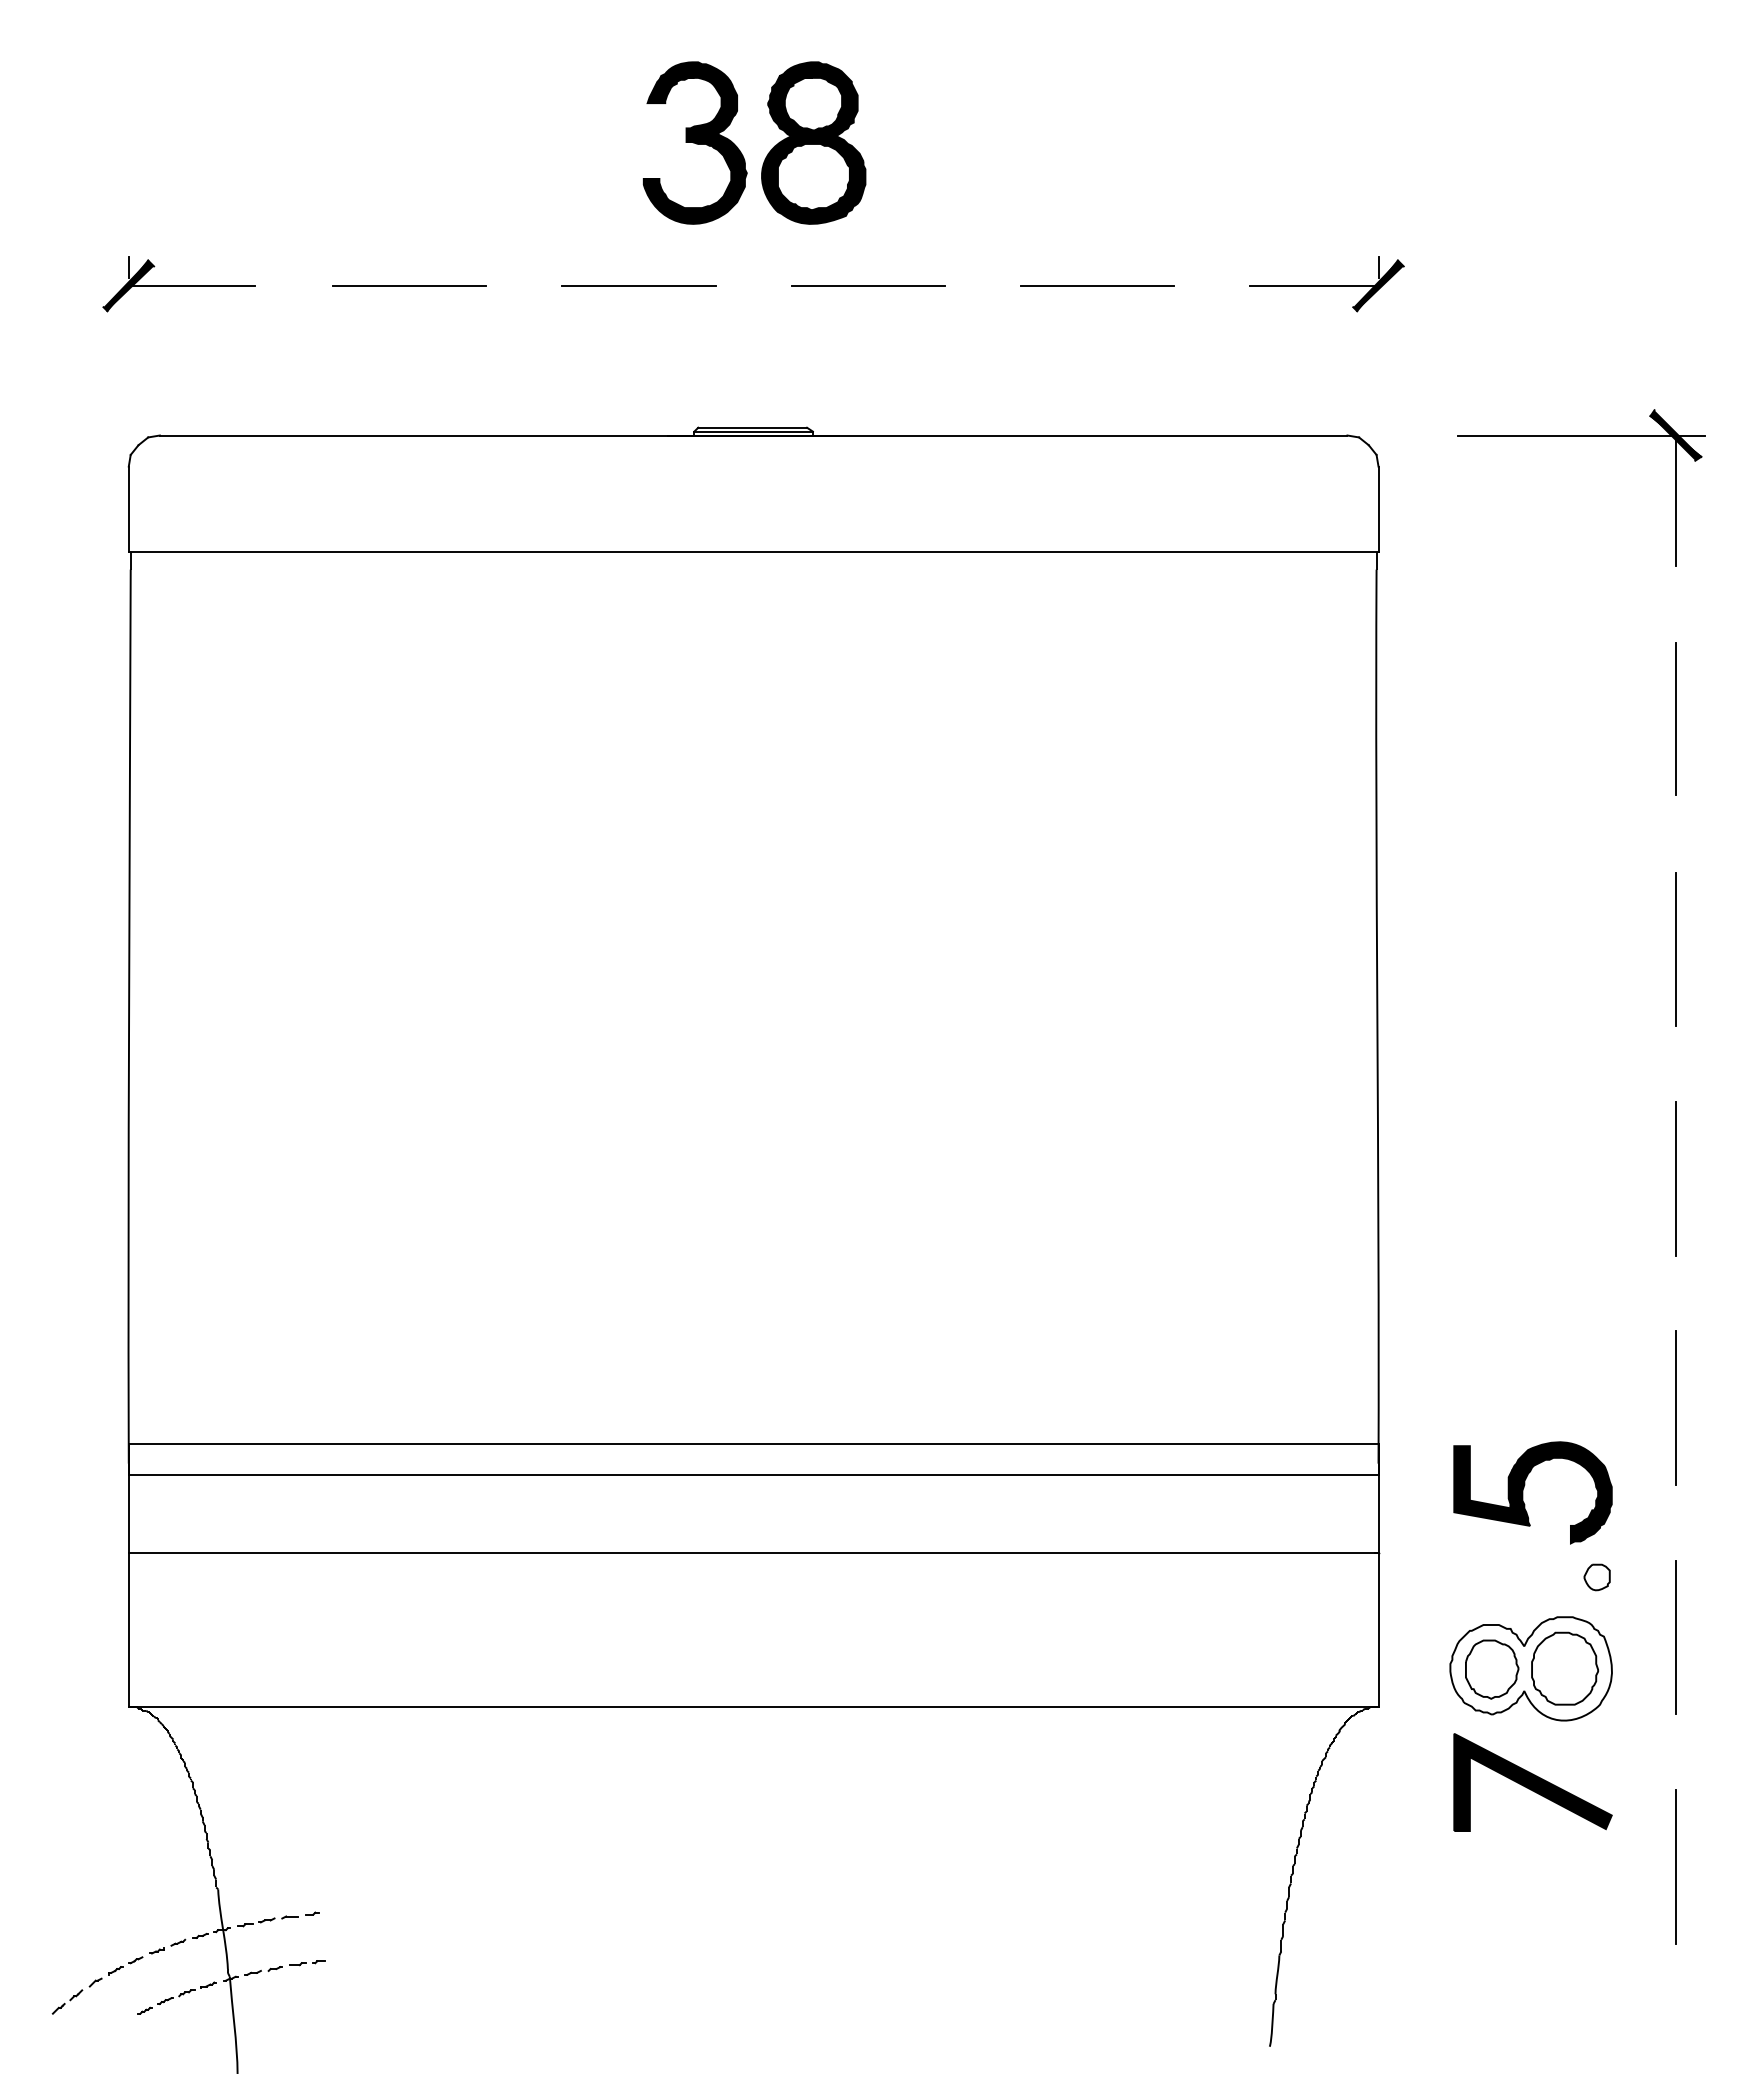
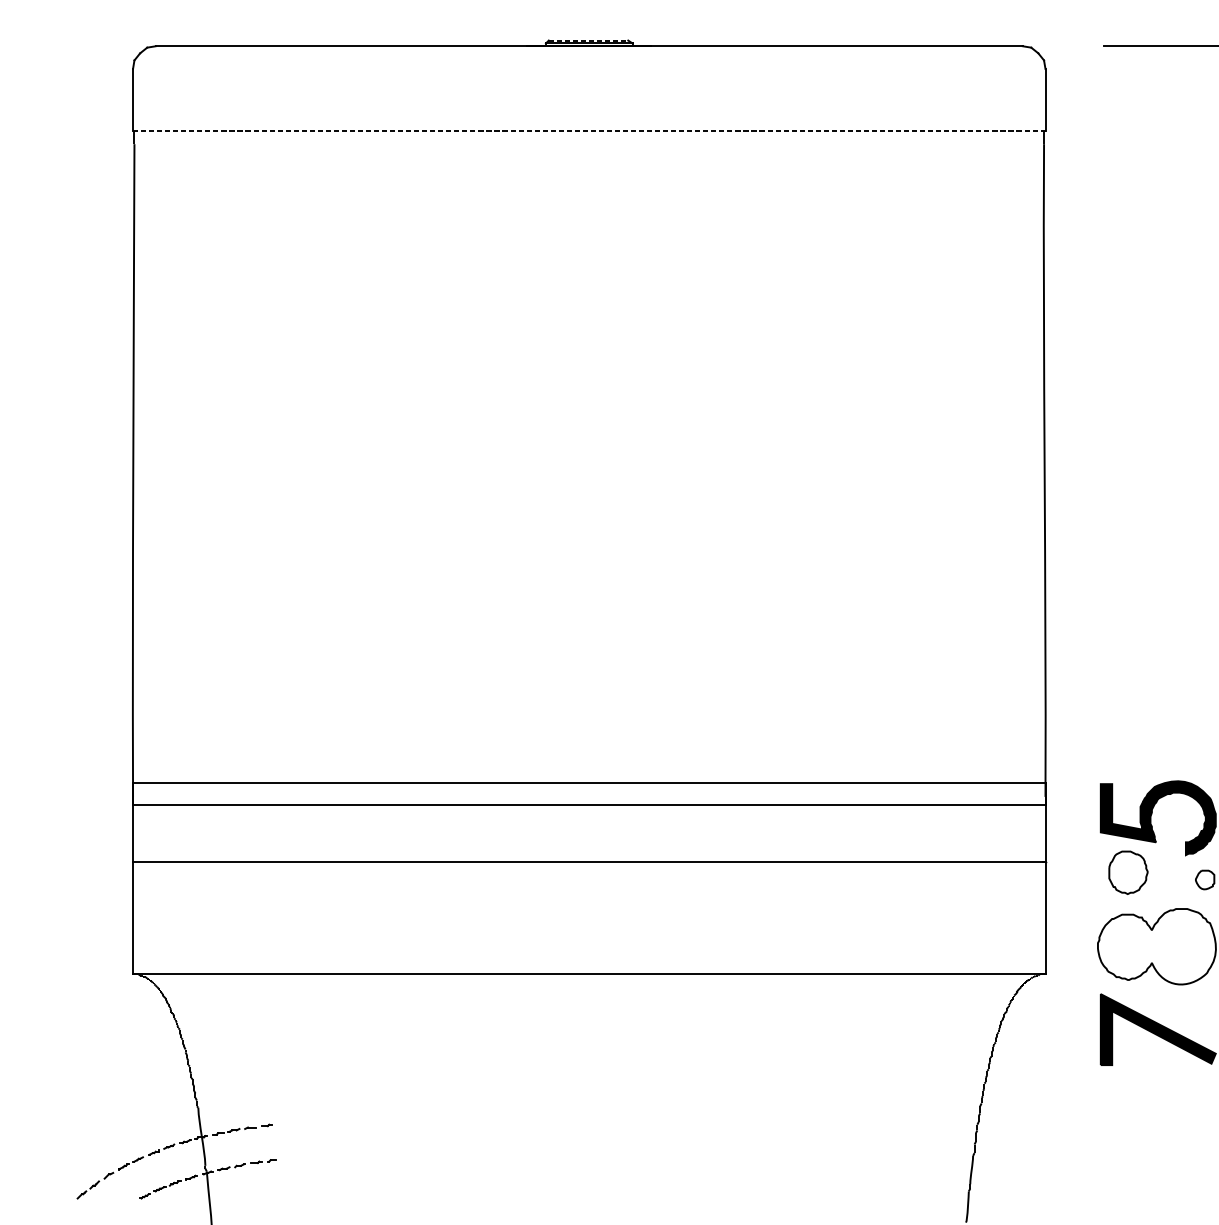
line: (753, 427) -> (589, 40), solid -> dashed
line: (753, 552) -> (589, 131), solid -> dashed
part: (1564, 1668) -> (1181, 946), removed
part: (1492, 1669) -> (1128, 872), moved

